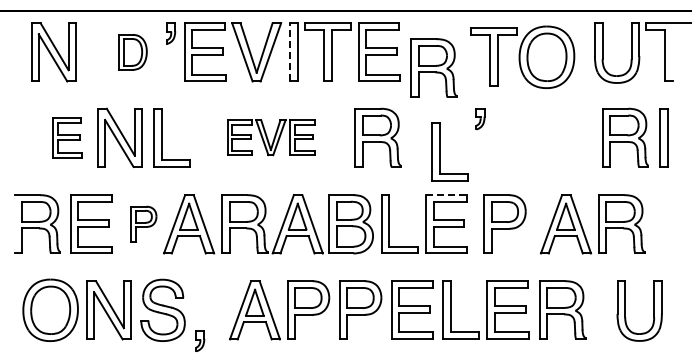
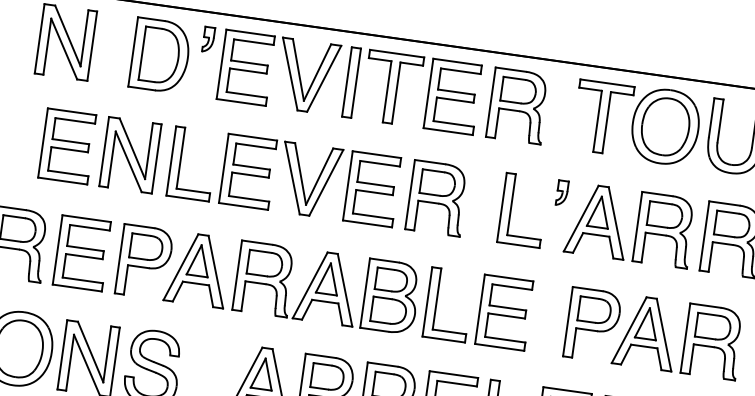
line: (290, 51) -> (347, 81), dashed -> solid
part: (132, 52) -> (159, 55), size x1.67
part: (522, 56) -> (636, 121), moved
part: (433, 67) -> (517, 104), moved
part: (67, 137) -> (68, 146), size x1.43
part: (271, 137) -> (310, 180), size x1.67
part: (539, 137) -> (629, 224), added
part: (440, 151) -> (511, 208), moved
line: (446, 195) -> (509, 278), dashed -> solid
part: (143, 223) -> (144, 261), size x1.67
part: (504, 223) -> (592, 324), moved

